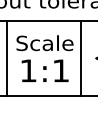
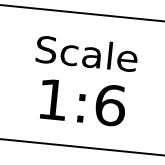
line: (6, 57) -> (16, 72), removed
line: (81, 57) -> (149, 85), removed
text: (60, 70) -> (109, 104), 1:1 -> 1:6

